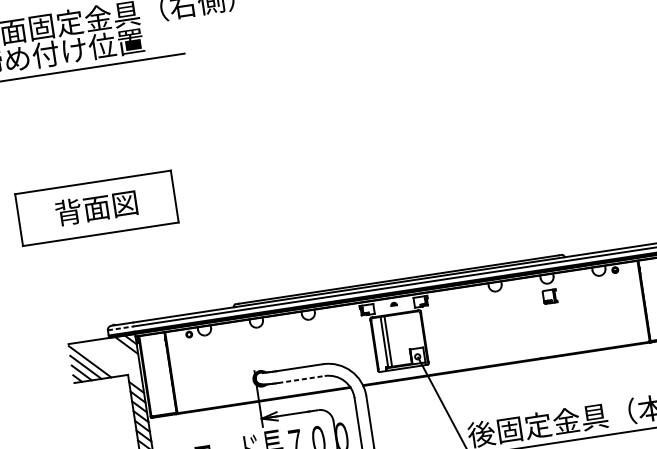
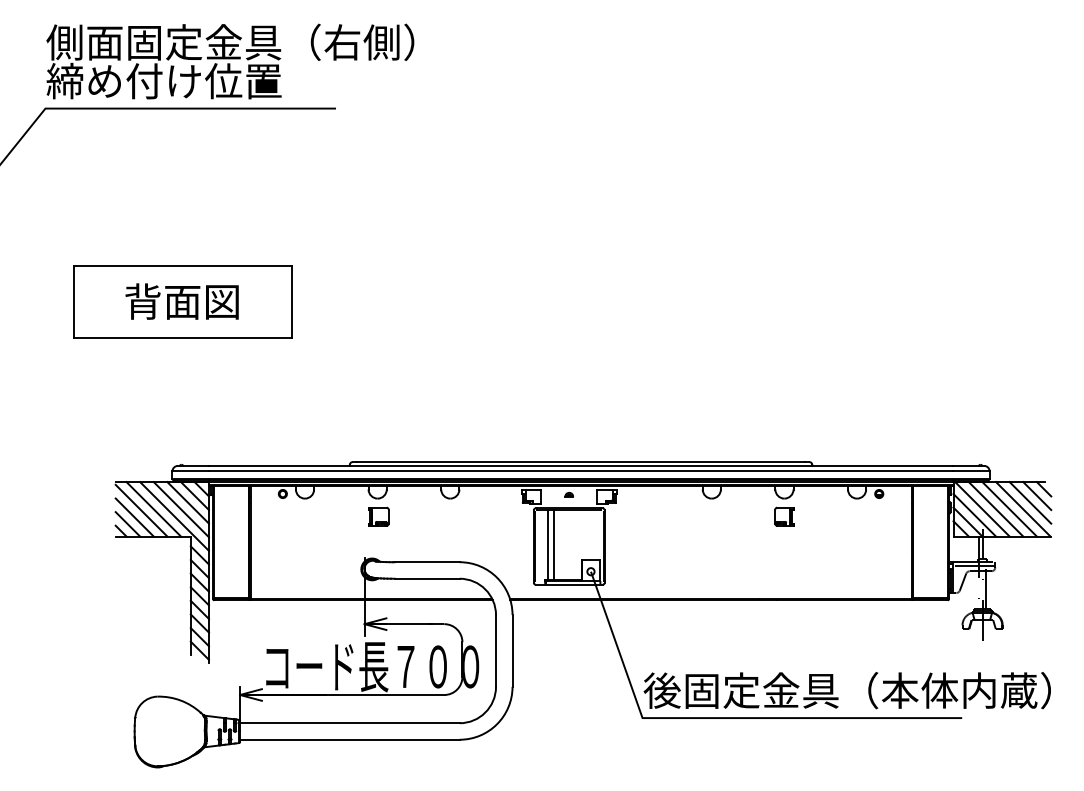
line: (121, 328) -> (191, 471), dashed -> solid
part: (259, 340) -> (378, 516), added
line: (122, 350) -> (187, 502), added
line: (117, 356) -> (180, 509), added
line: (98, 359) -> (153, 509), added
line: (114, 362) -> (174, 516), added
line: (301, 379) -> (427, 578), dashed -> solid

